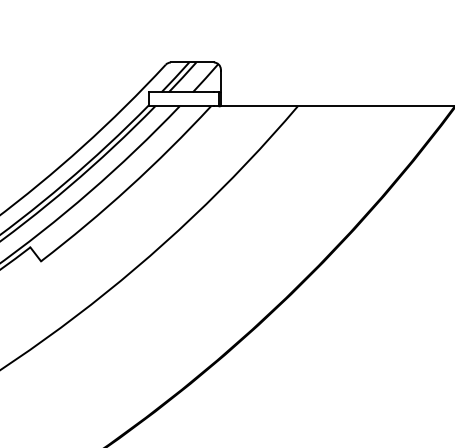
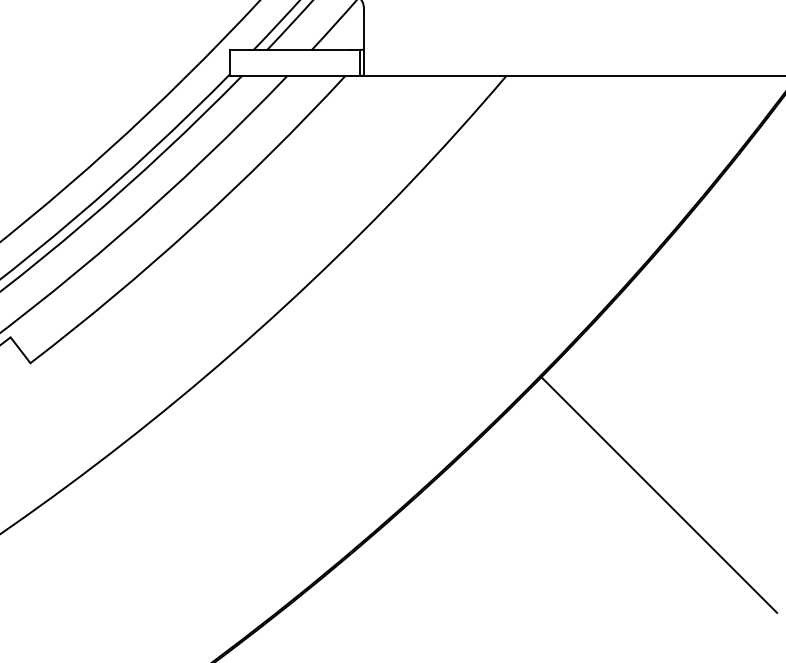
line: (379, 332) -> (657, 495), added

